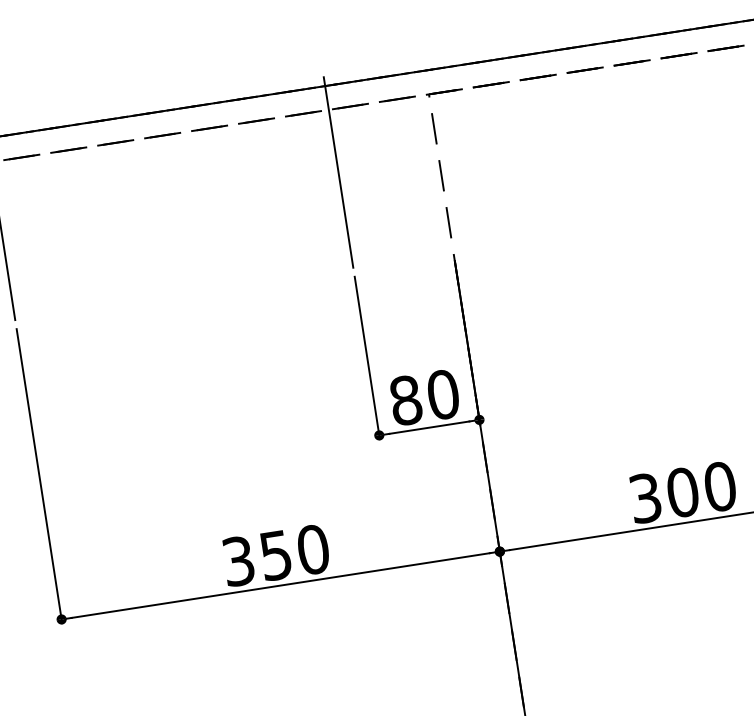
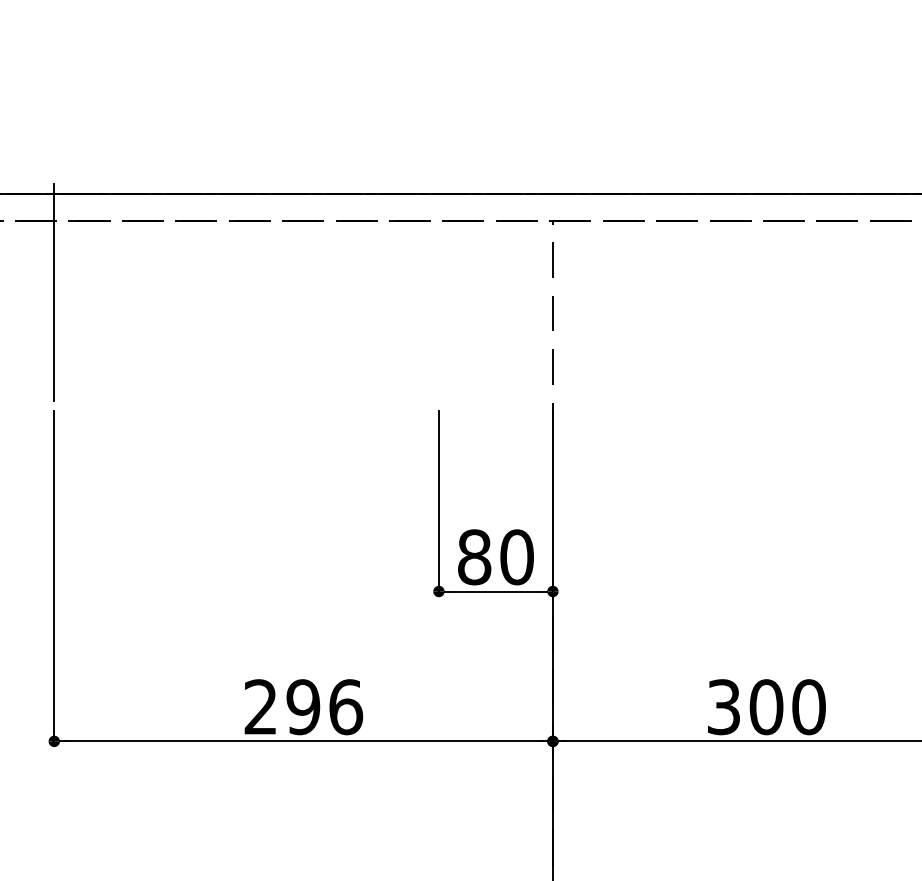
line: (338, 171) -> (438, 291), removed
text: (276, 555) -> (303, 707), 350 -> 296

